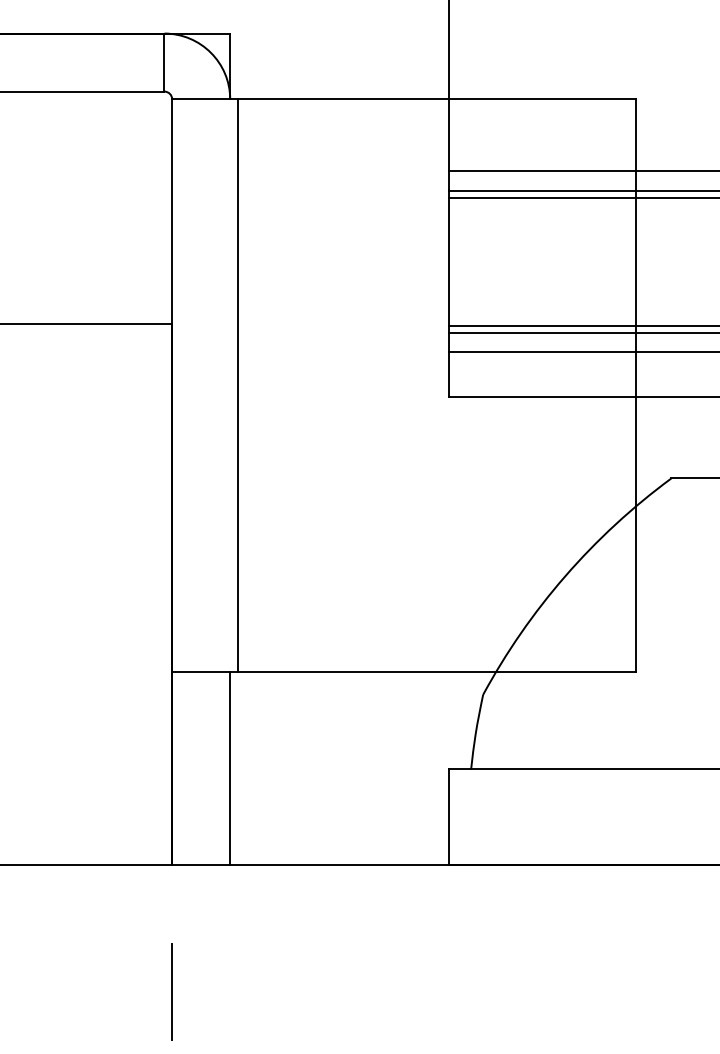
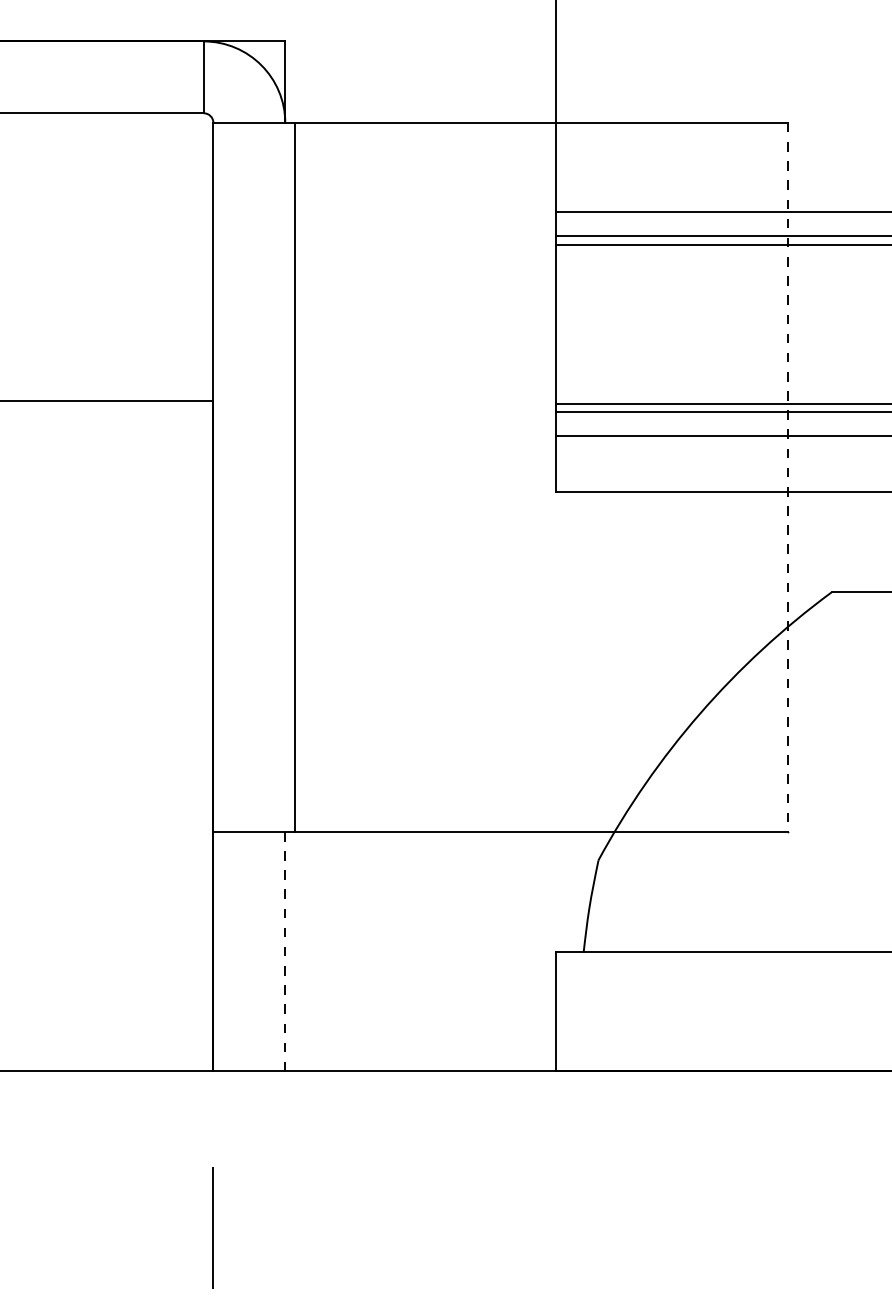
line: (636, 385) -> (788, 477), solid -> dashed
line: (230, 768) -> (285, 951), solid -> dashed

